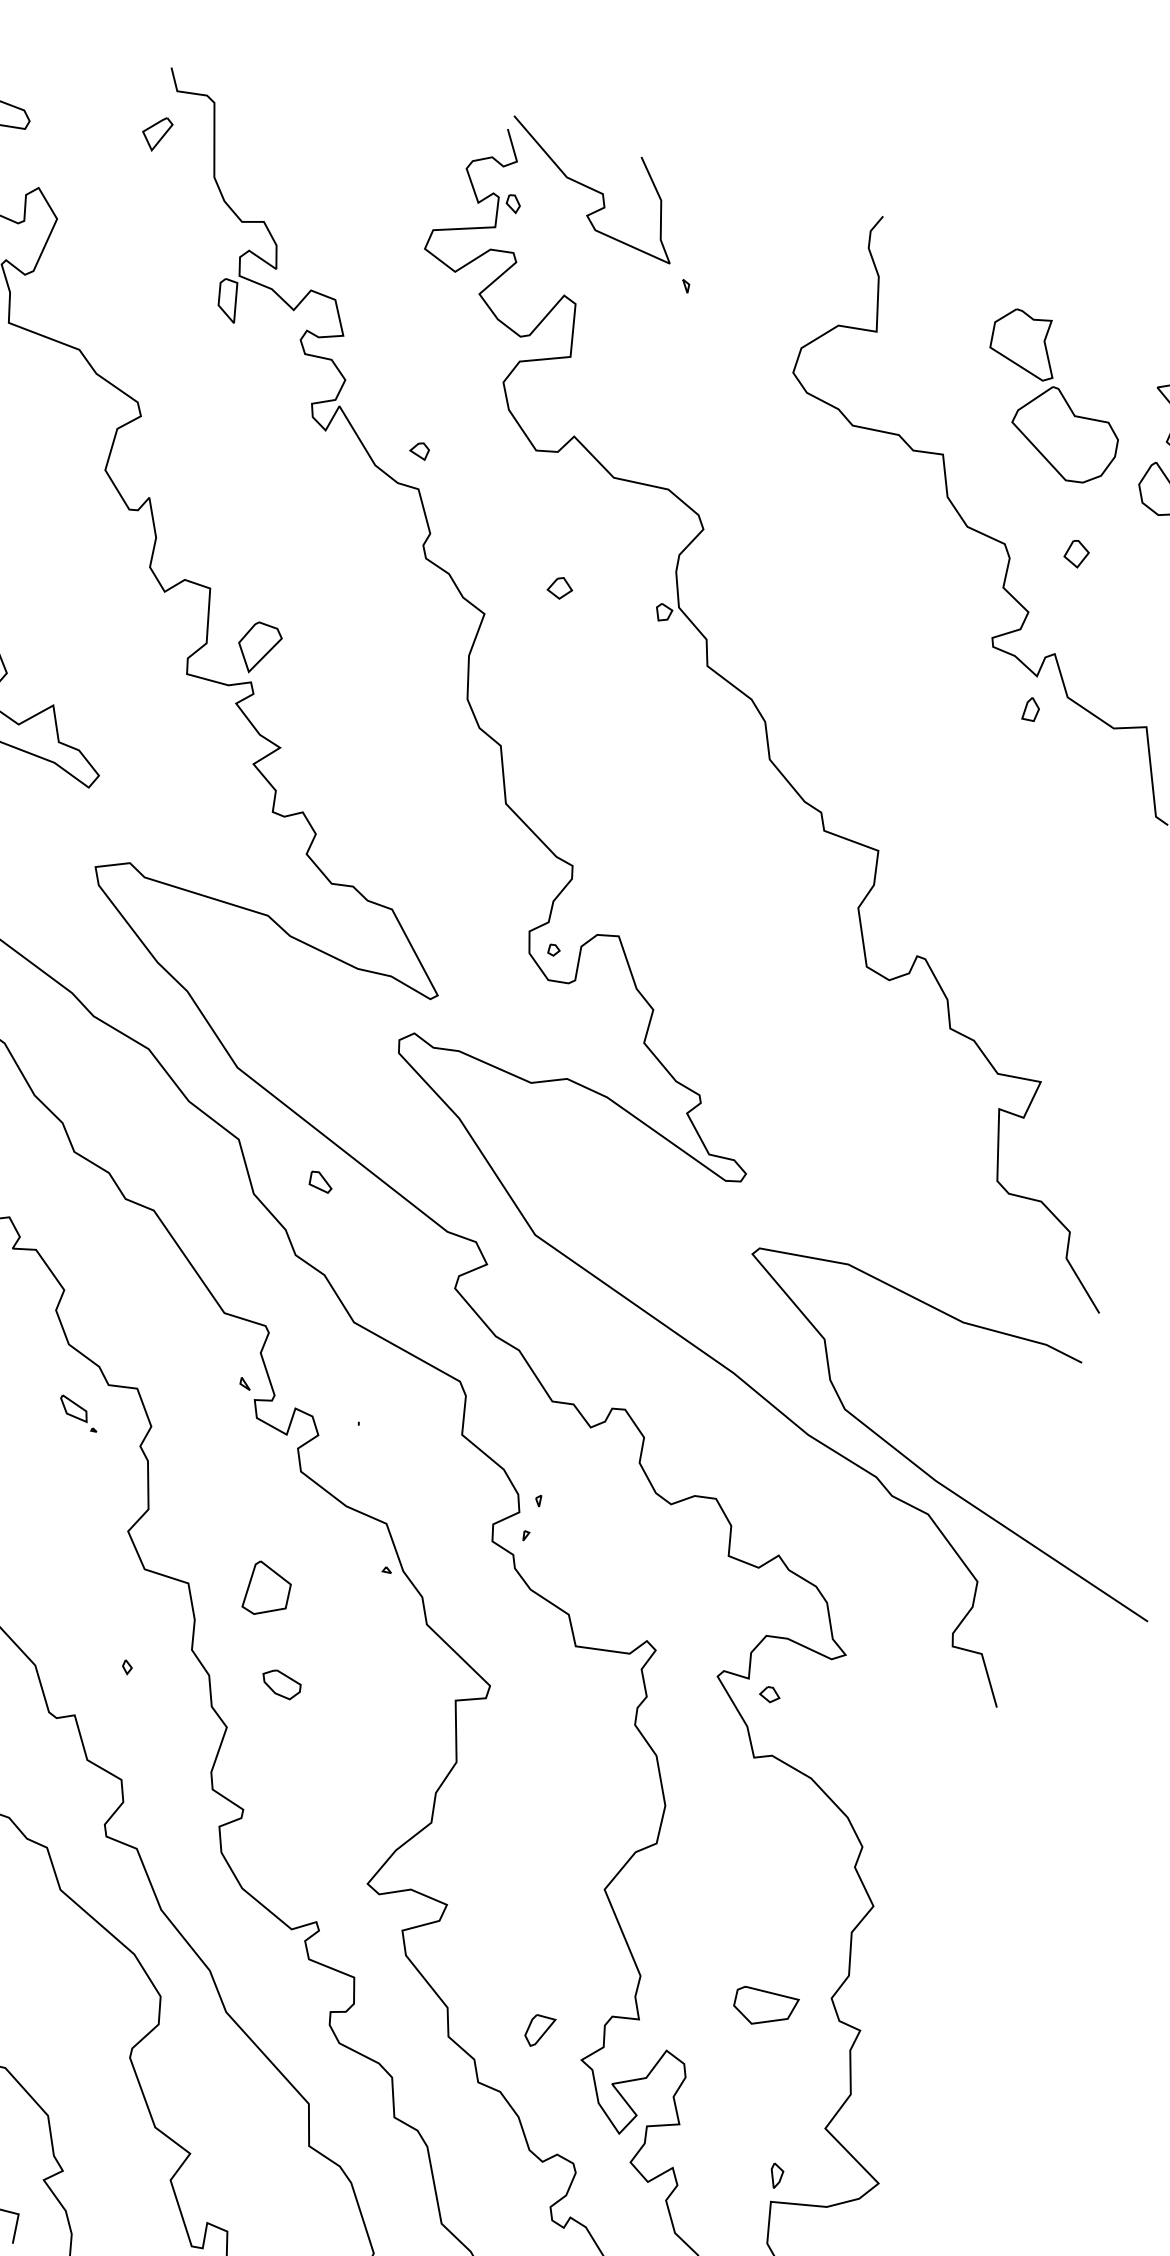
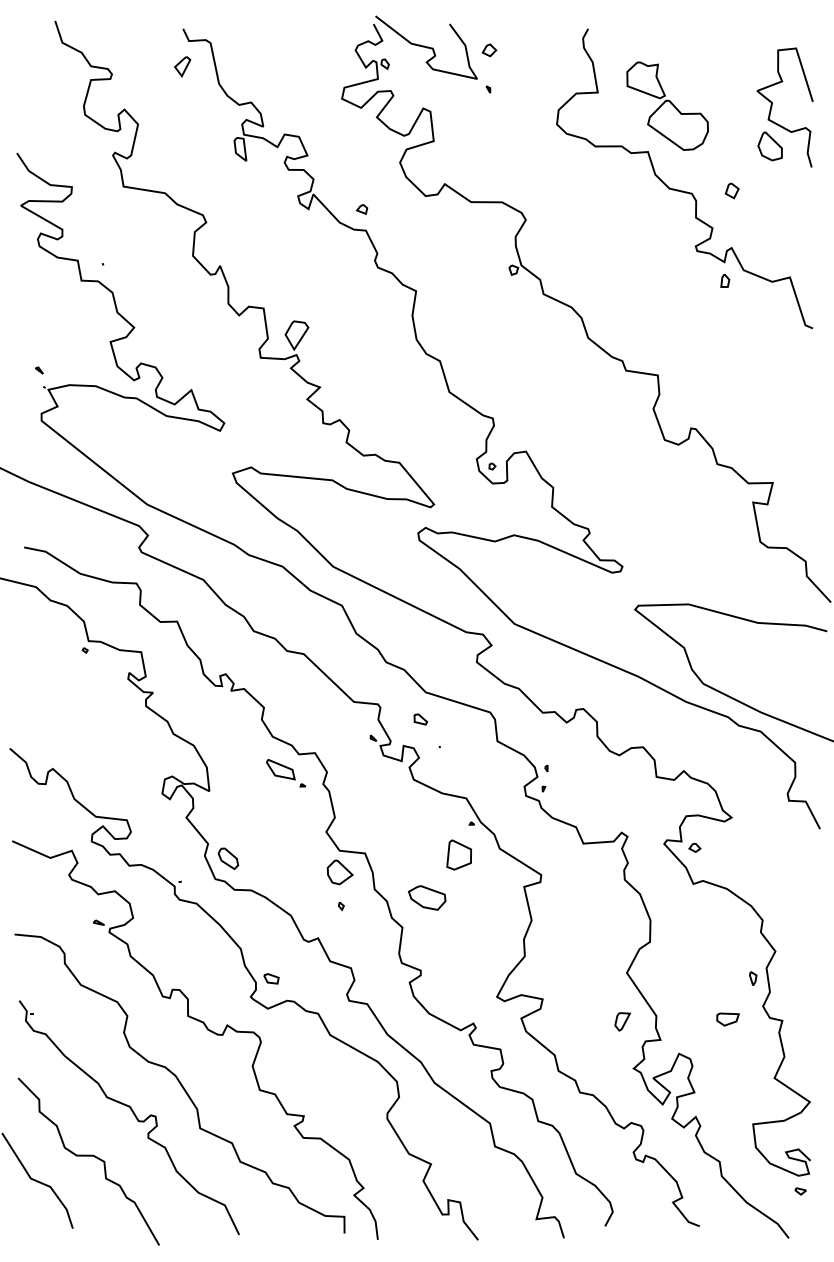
part: (1053, 396) -> (667, 105), moved
part: (560, 588) -> (489, 50), moved
part: (320, 1181) -> (420, 719), moved
part: (77, 1413) -> (285, 773), size x1.67
part: (266, 1588) -> (458, 854), moved
part: (136, 1607) -> (339, 872), added
part: (281, 1683) -> (427, 897), size x1.67
part: (764, 2008) -> (727, 1019), size x0.62
part: (539, 2030) -> (622, 1021), moved
part: (776, 2175) -> (753, 978), moved

